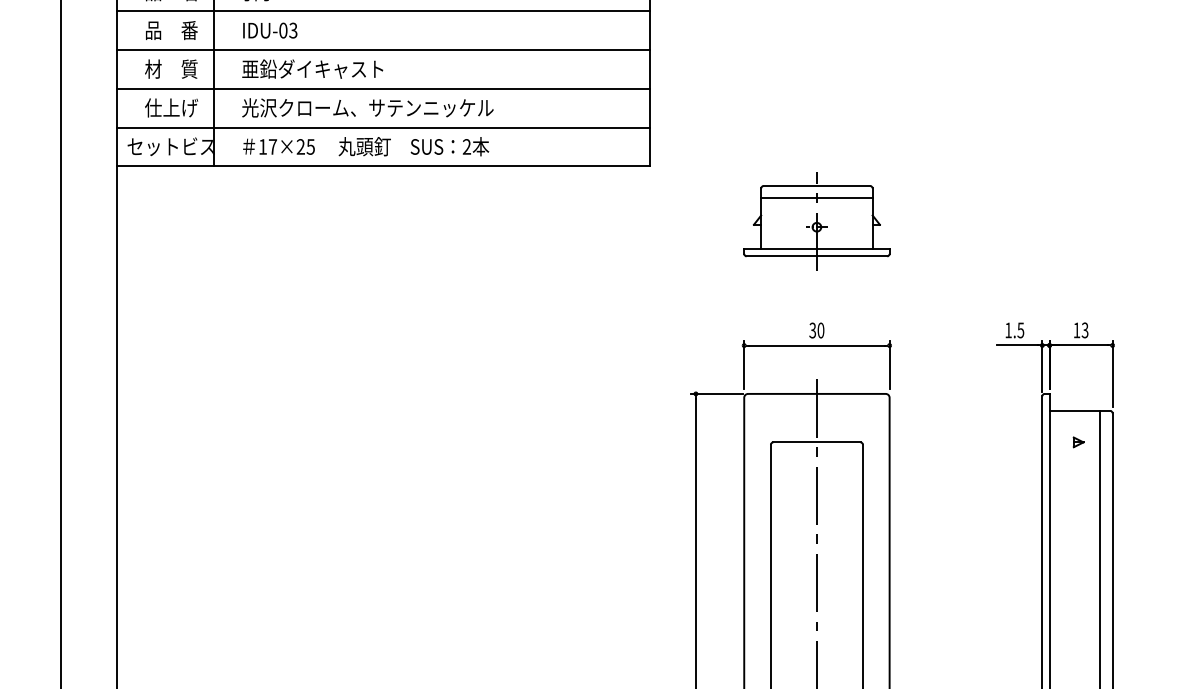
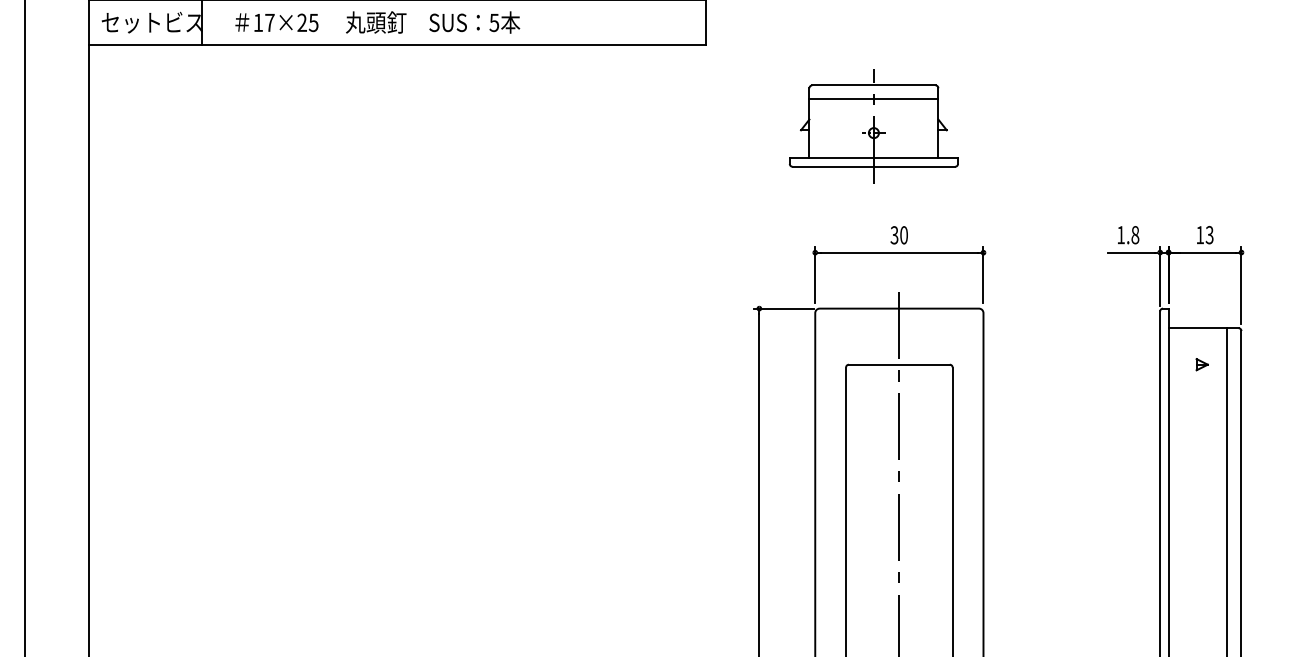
text: (466, 146) -> (493, 22), 2 -> 5
part: (816, 221) -> (873, 126), moved
text: (1020, 330) -> (1134, 235), 1.5 -> 1.8

